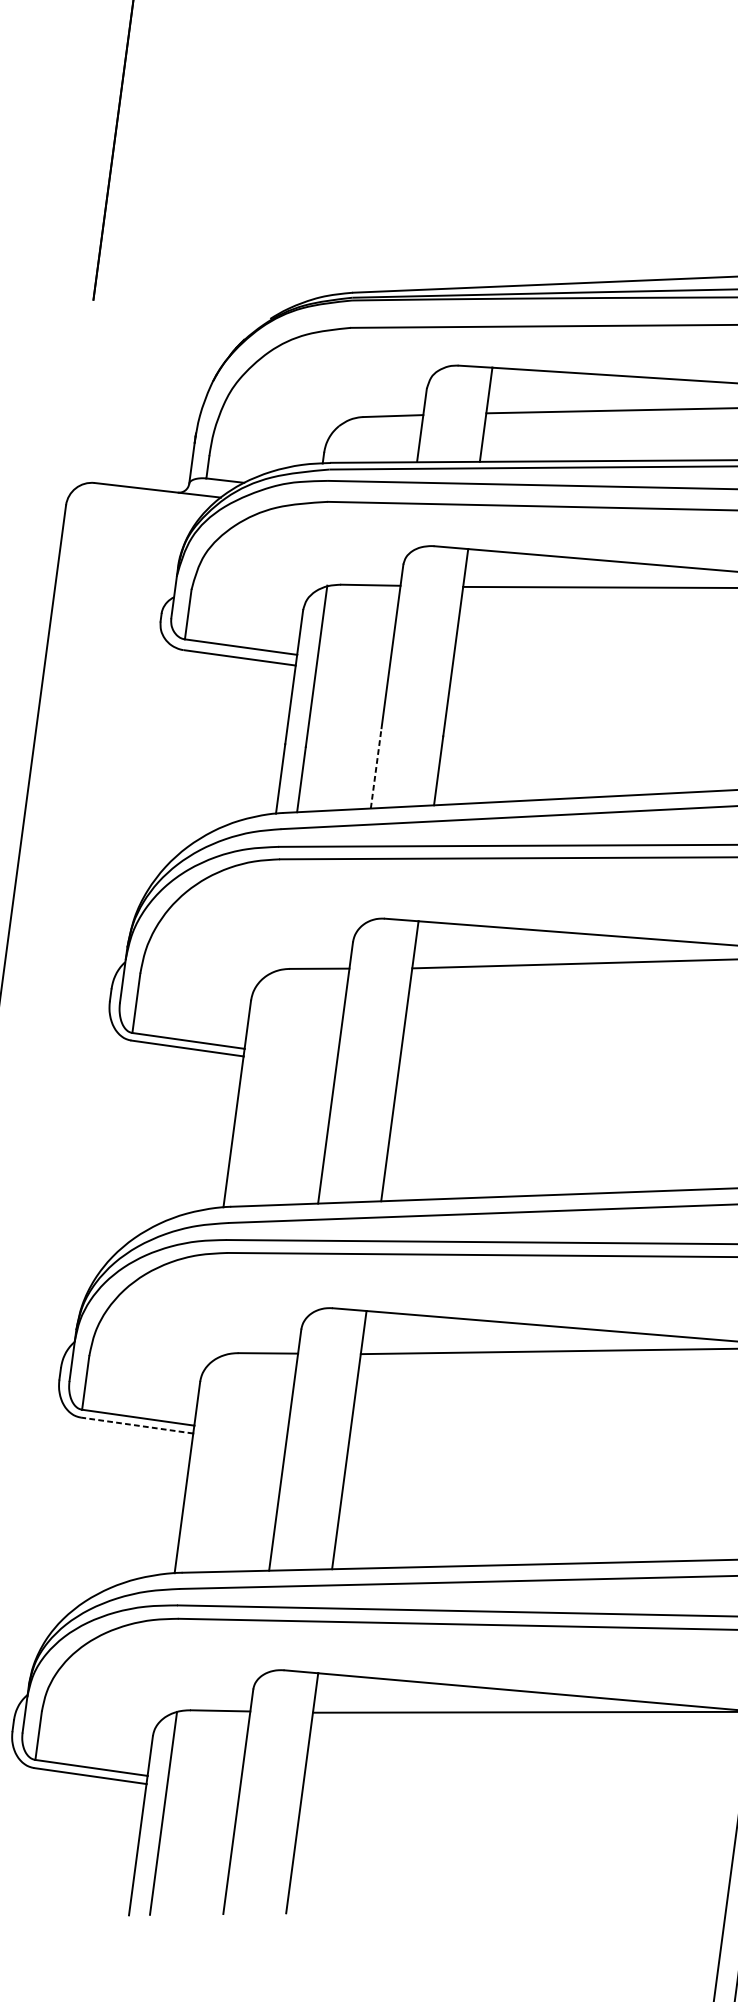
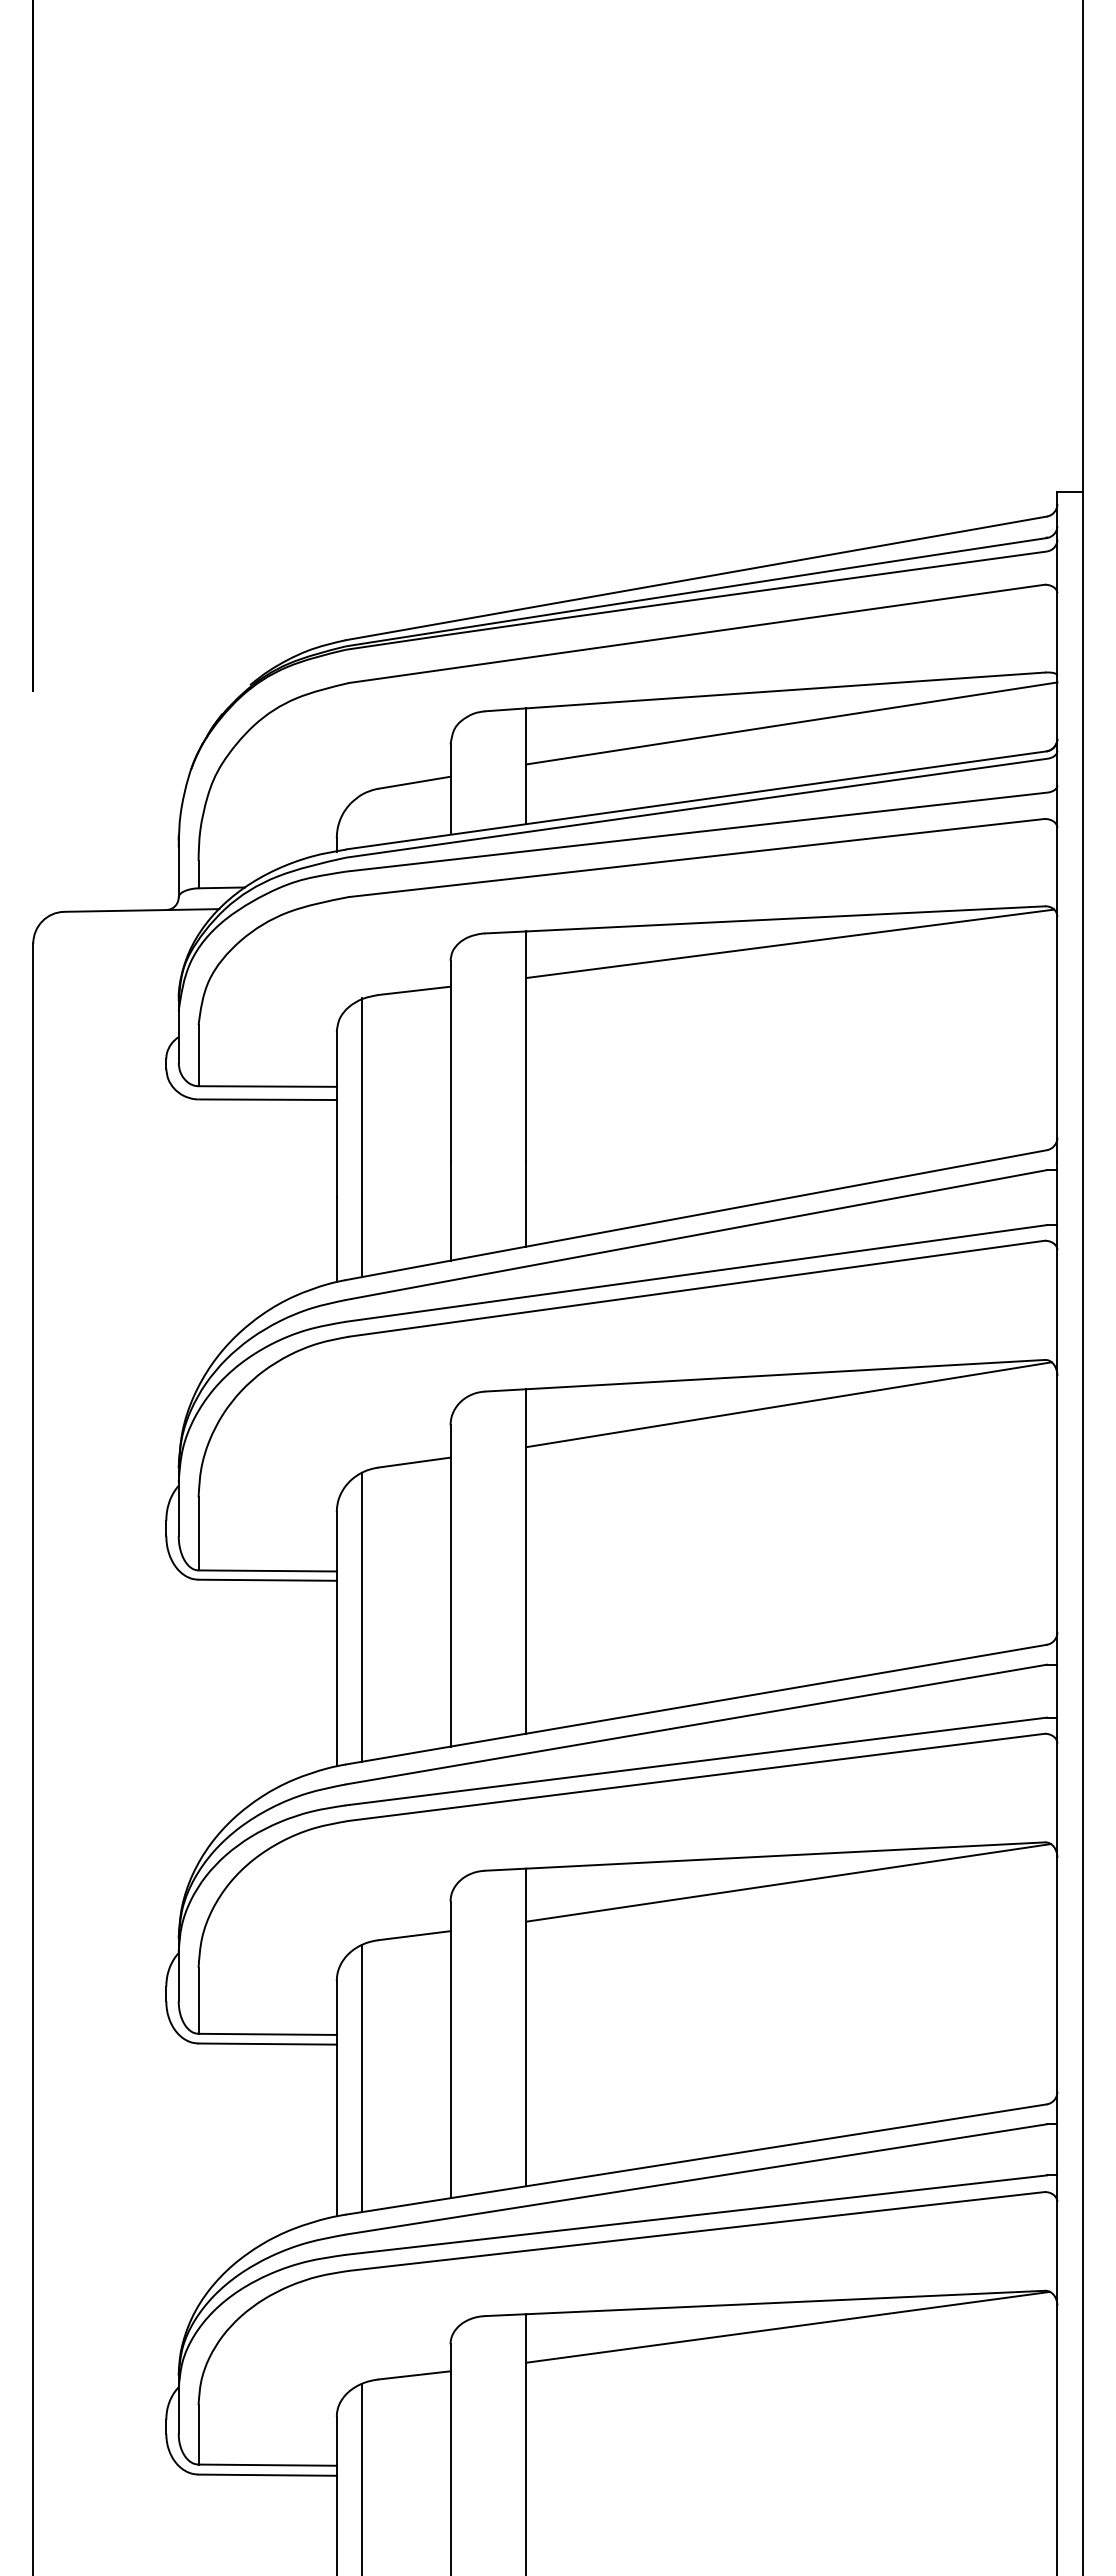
line: (376, 767) -> (450, 1210), dashed -> solid
line: (260, 1088) -> (362, 1616), added
line: (137, 1425) -> (267, 2044), dashed -> solid
line: (210, 1463) -> (362, 2078), added

